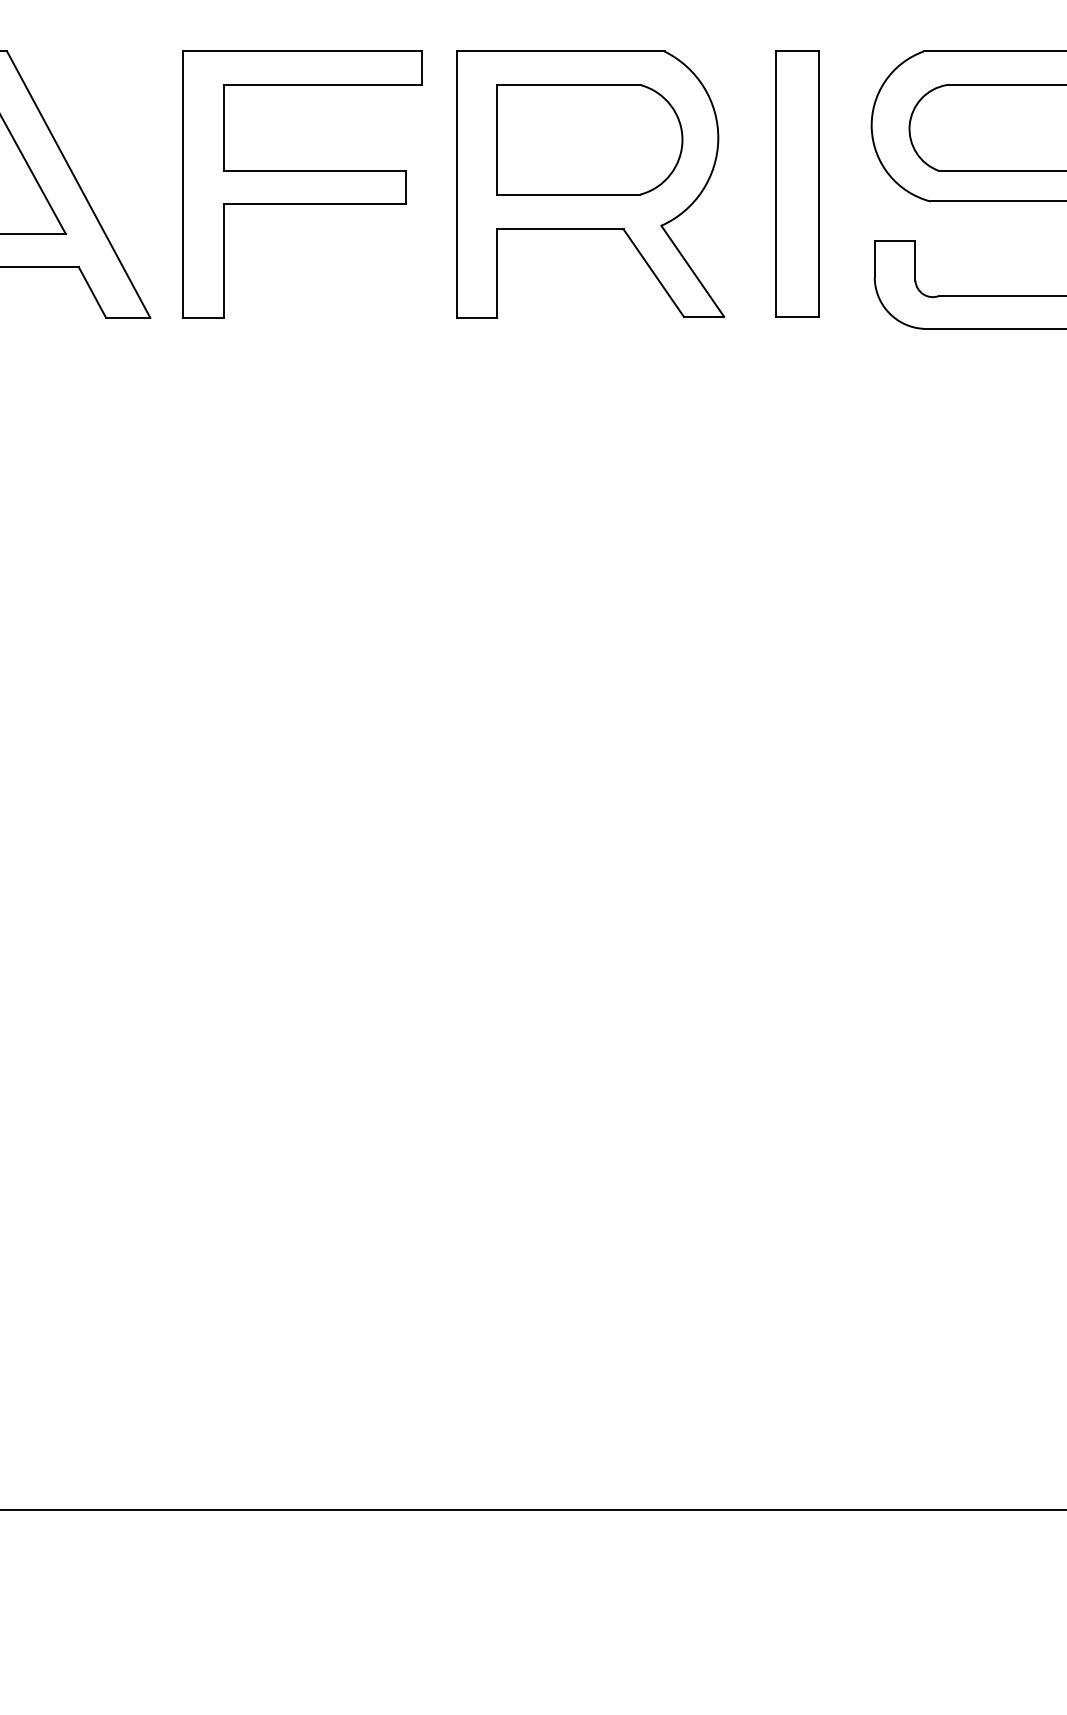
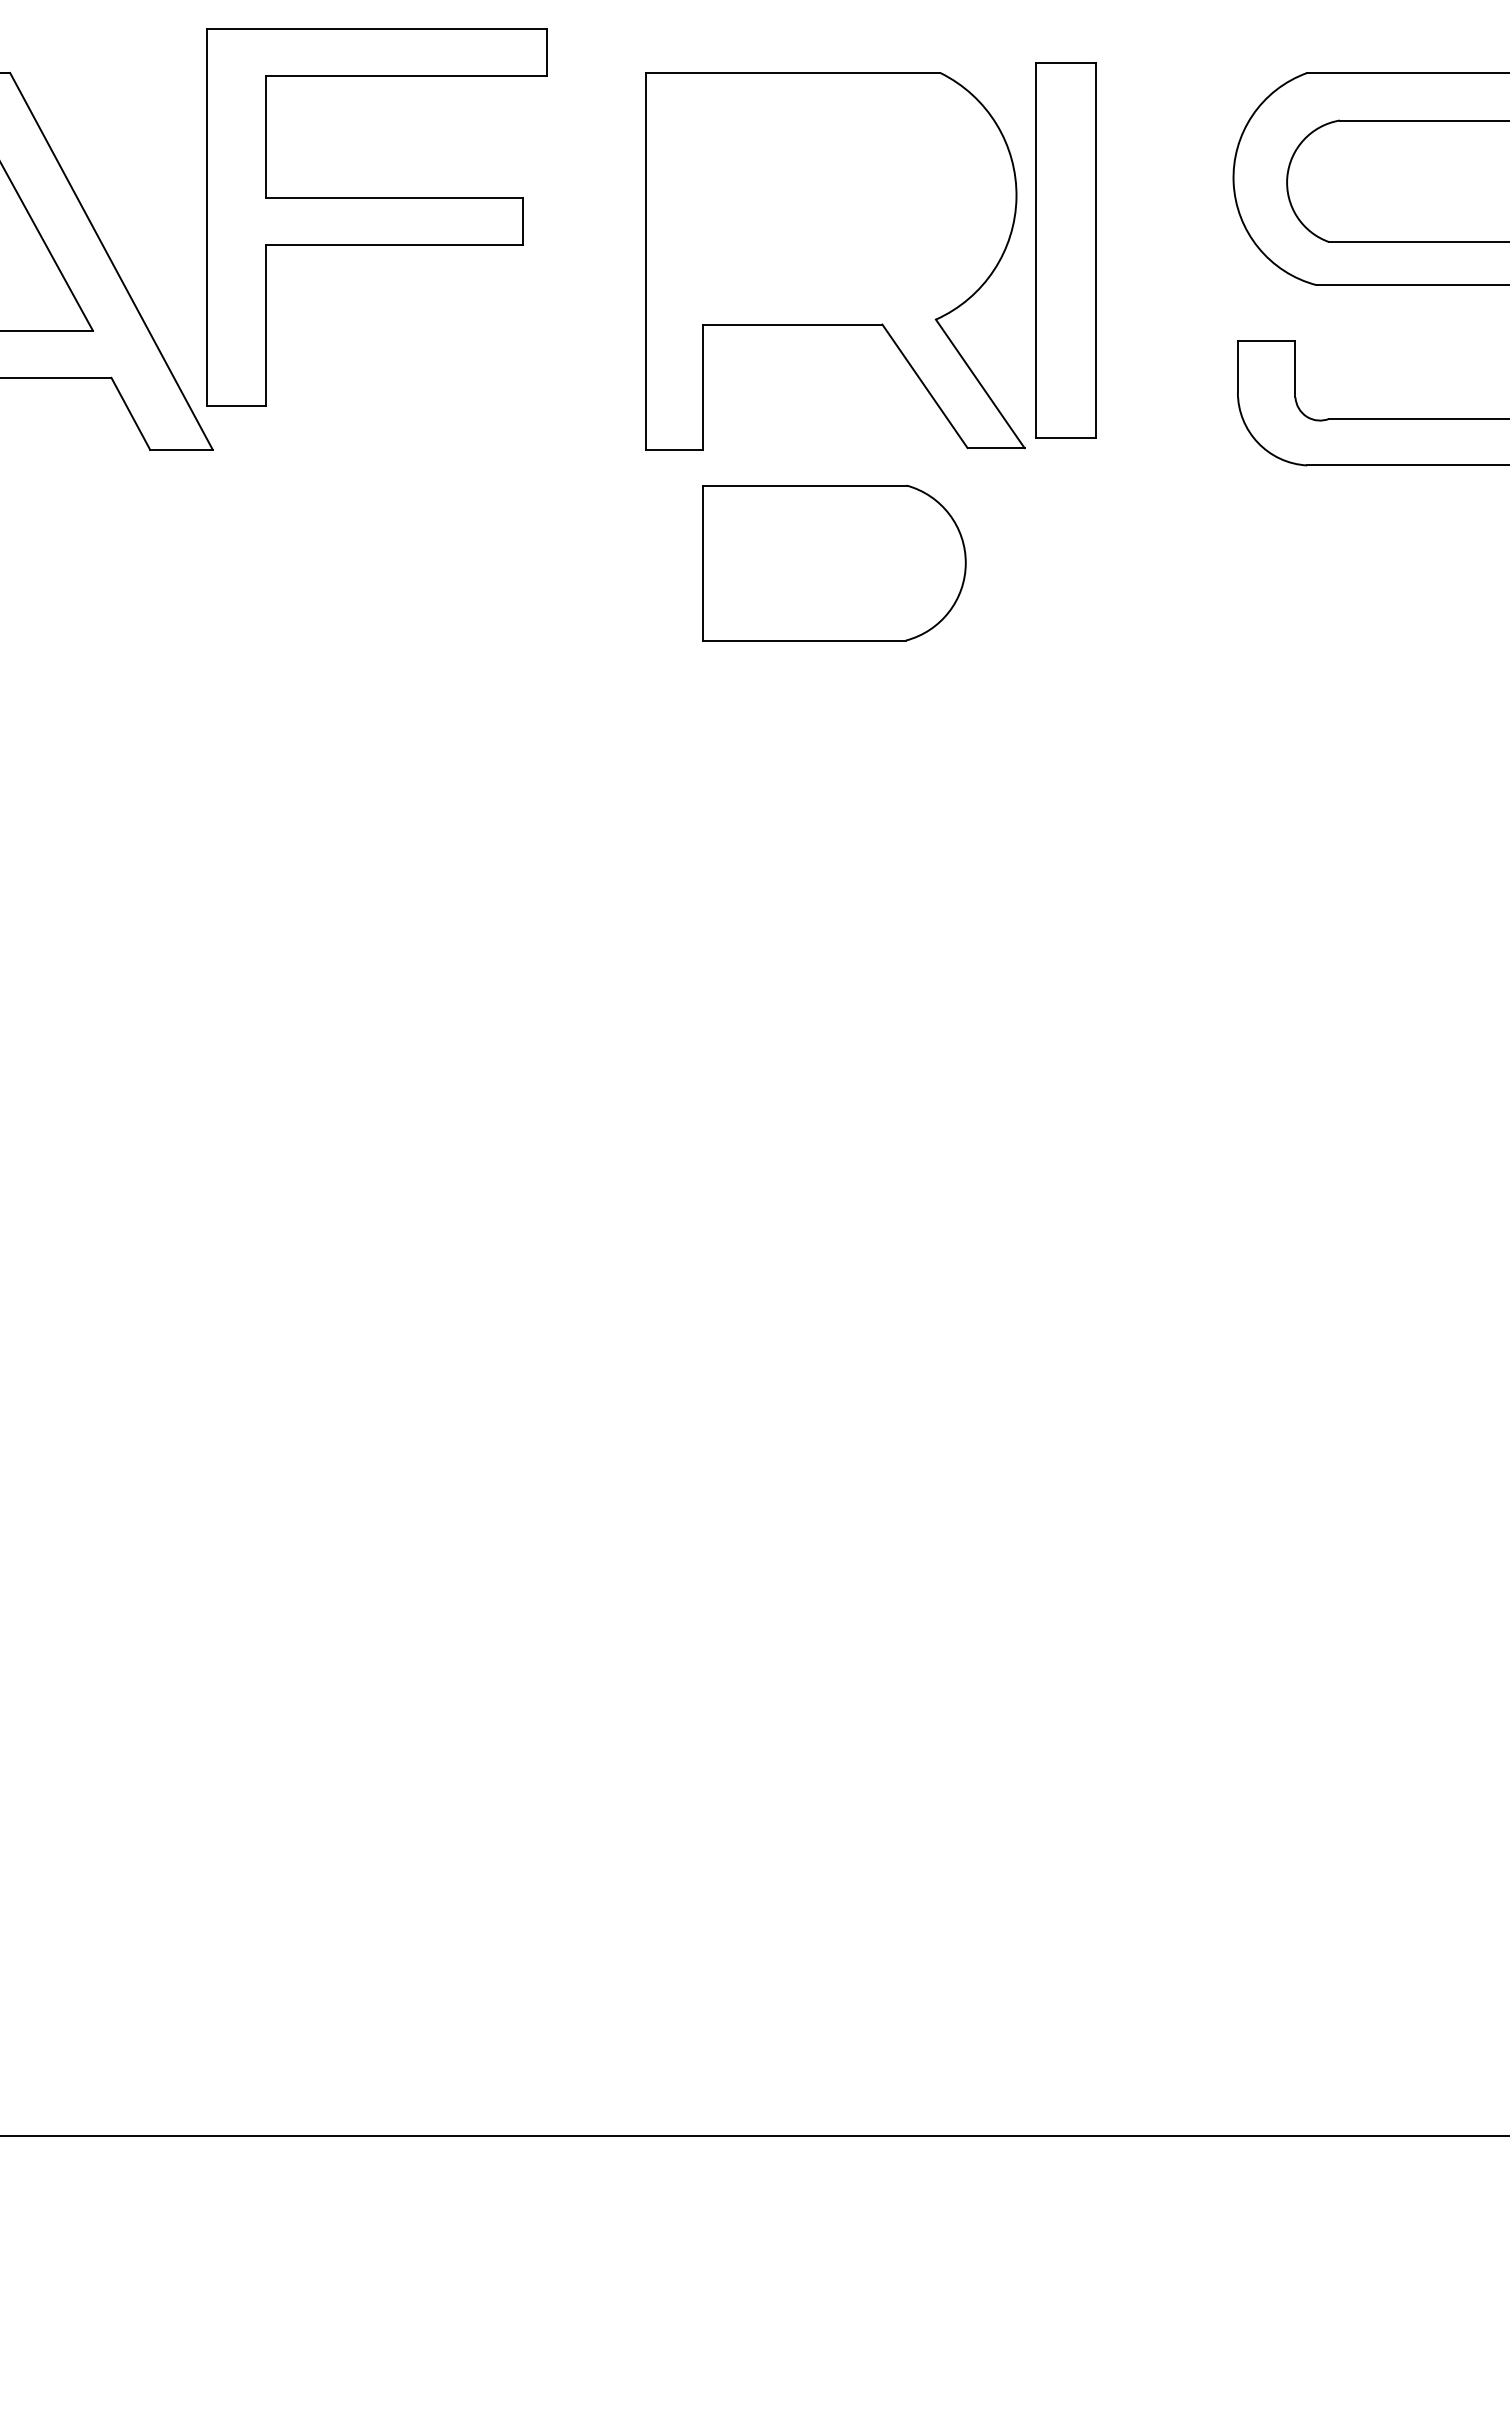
part: (589, 139) -> (834, 562), moved
part: (302, 184) -> (376, 217), moved
part: (796, 184) -> (1065, 250), moved

